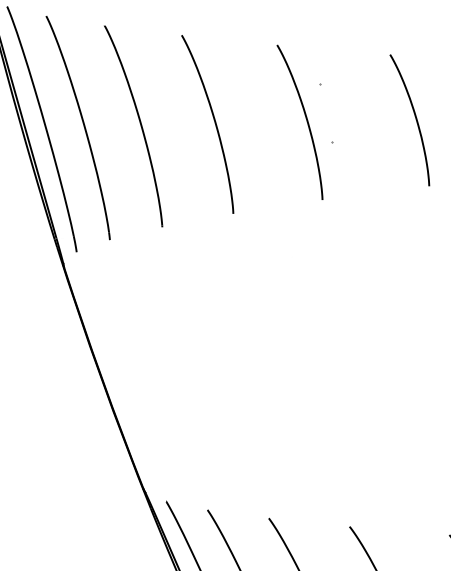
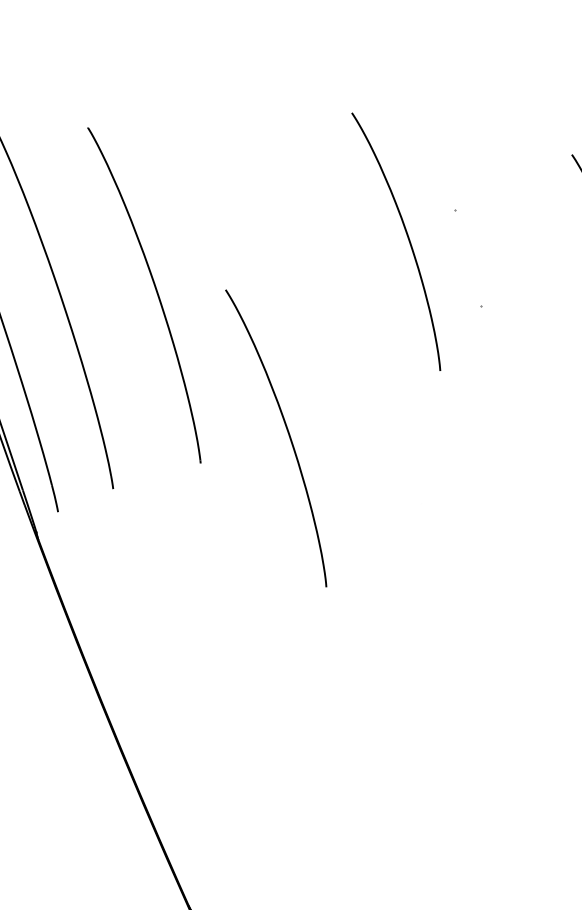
curve: (305, 118) -> (405, 234), moved
curve: (214, 123) -> (287, 436), moved

